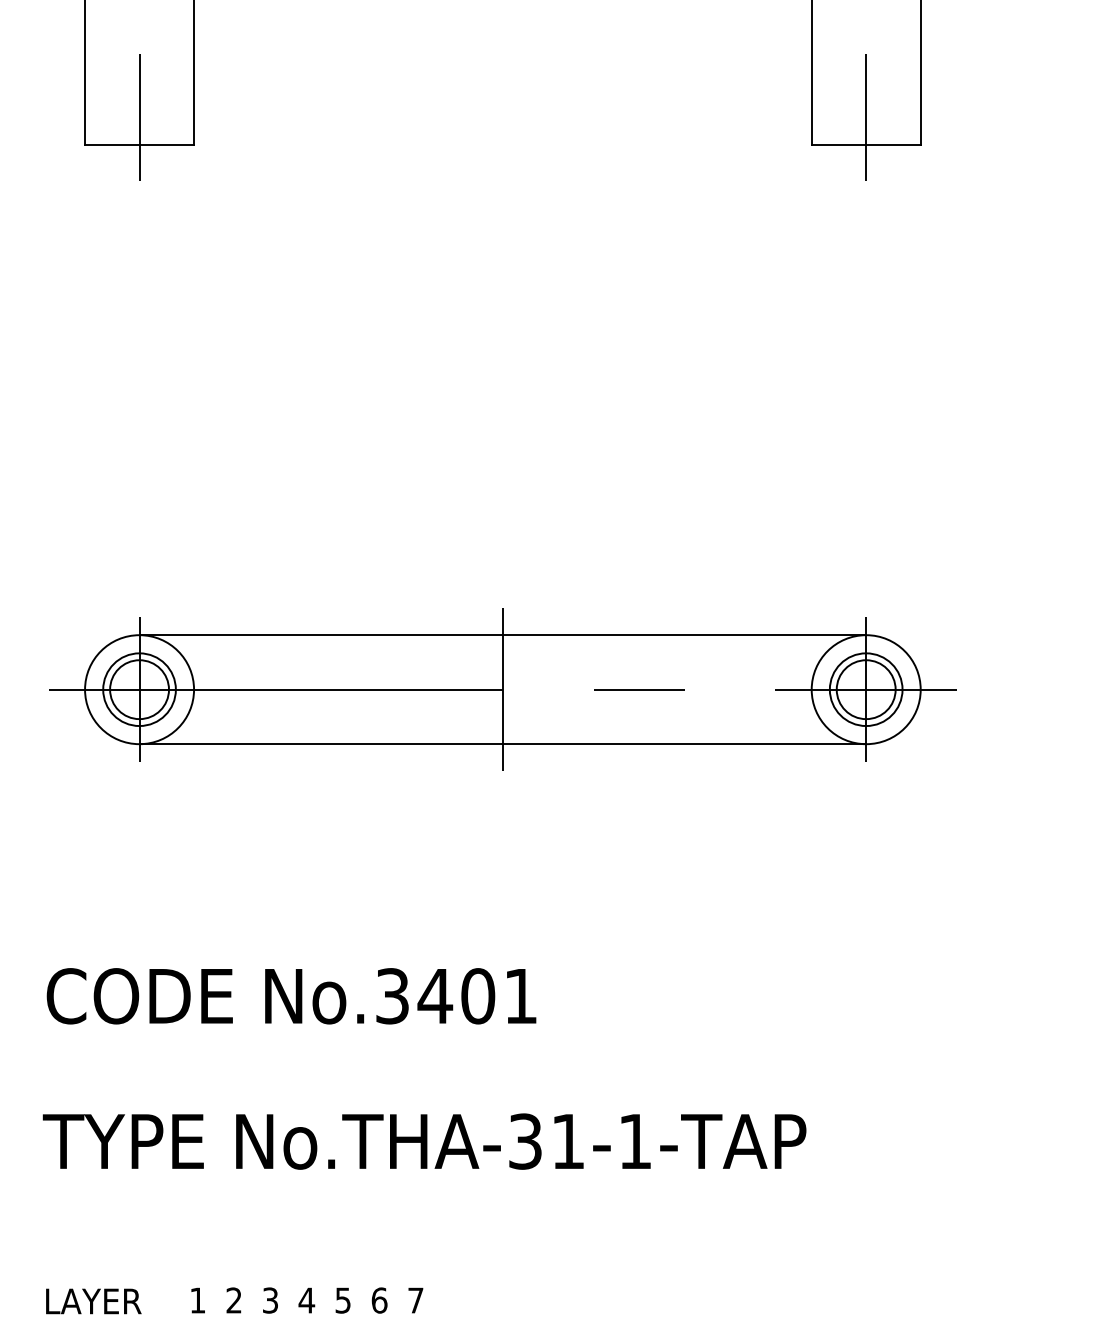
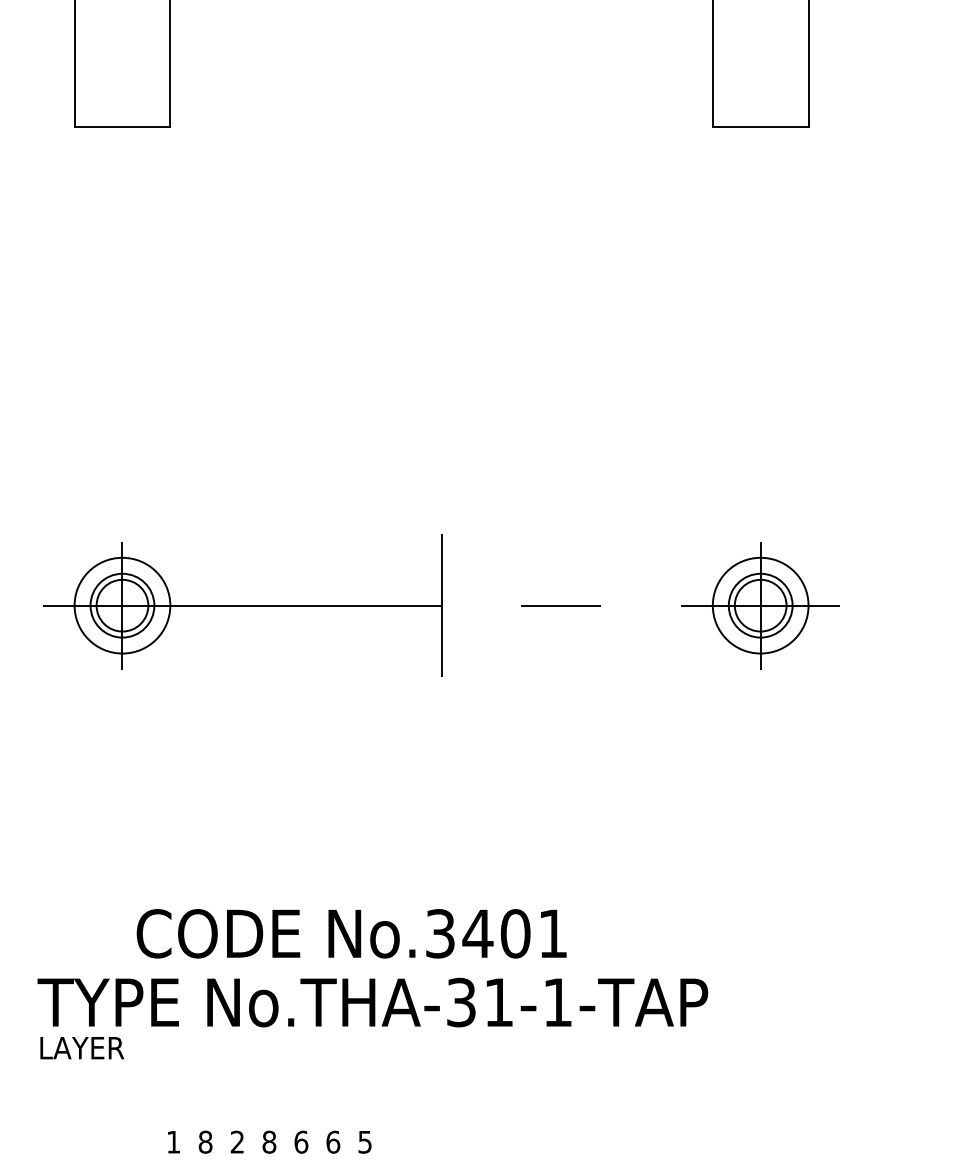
line: (139, 117) -> (122, 103), removed
line: (866, 117) -> (760, 103), removed
line: (502, 635) -> (441, 558), removed
line: (502, 744) -> (441, 653), removed
text: (291, 996) -> (351, 934), moved
text: (234, 1300) -> (205, 1142), 2 -> 8
text: (270, 1300) -> (237, 1142), 3 -> 2
text: (306, 1300) -> (269, 1142), 4 -> 8
text: (343, 1300) -> (301, 1142), 5 -> 6
text: (415, 1300) -> (364, 1142), 7 -> 5
text: (93, 1301) -> (82, 1048), moved

